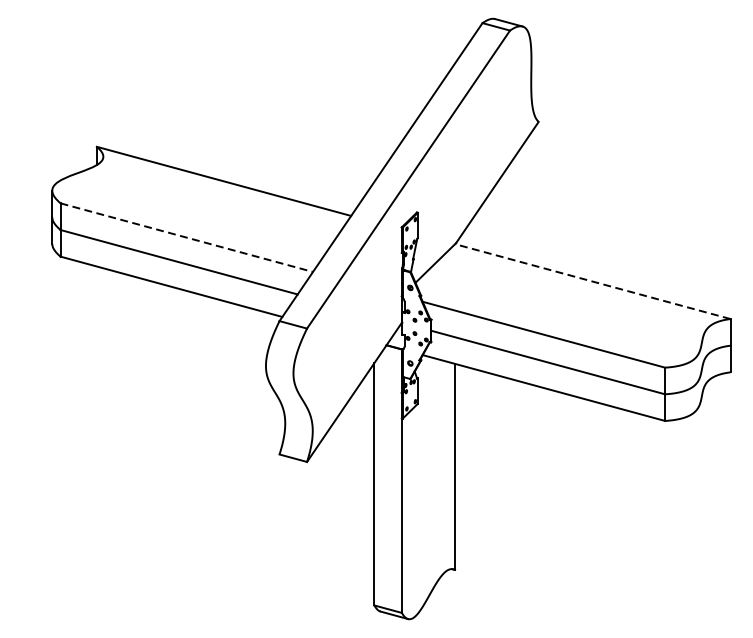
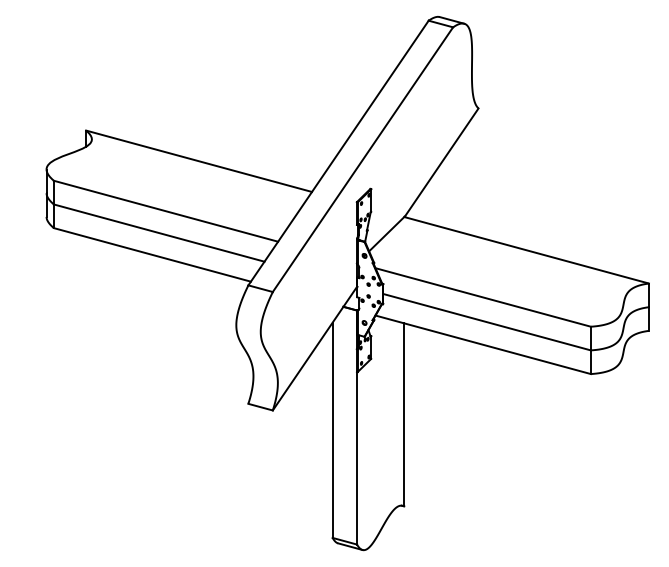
line: (187, 237) -> (166, 211), dashed -> solid
line: (592, 281) -> (526, 250), dashed -> solid

